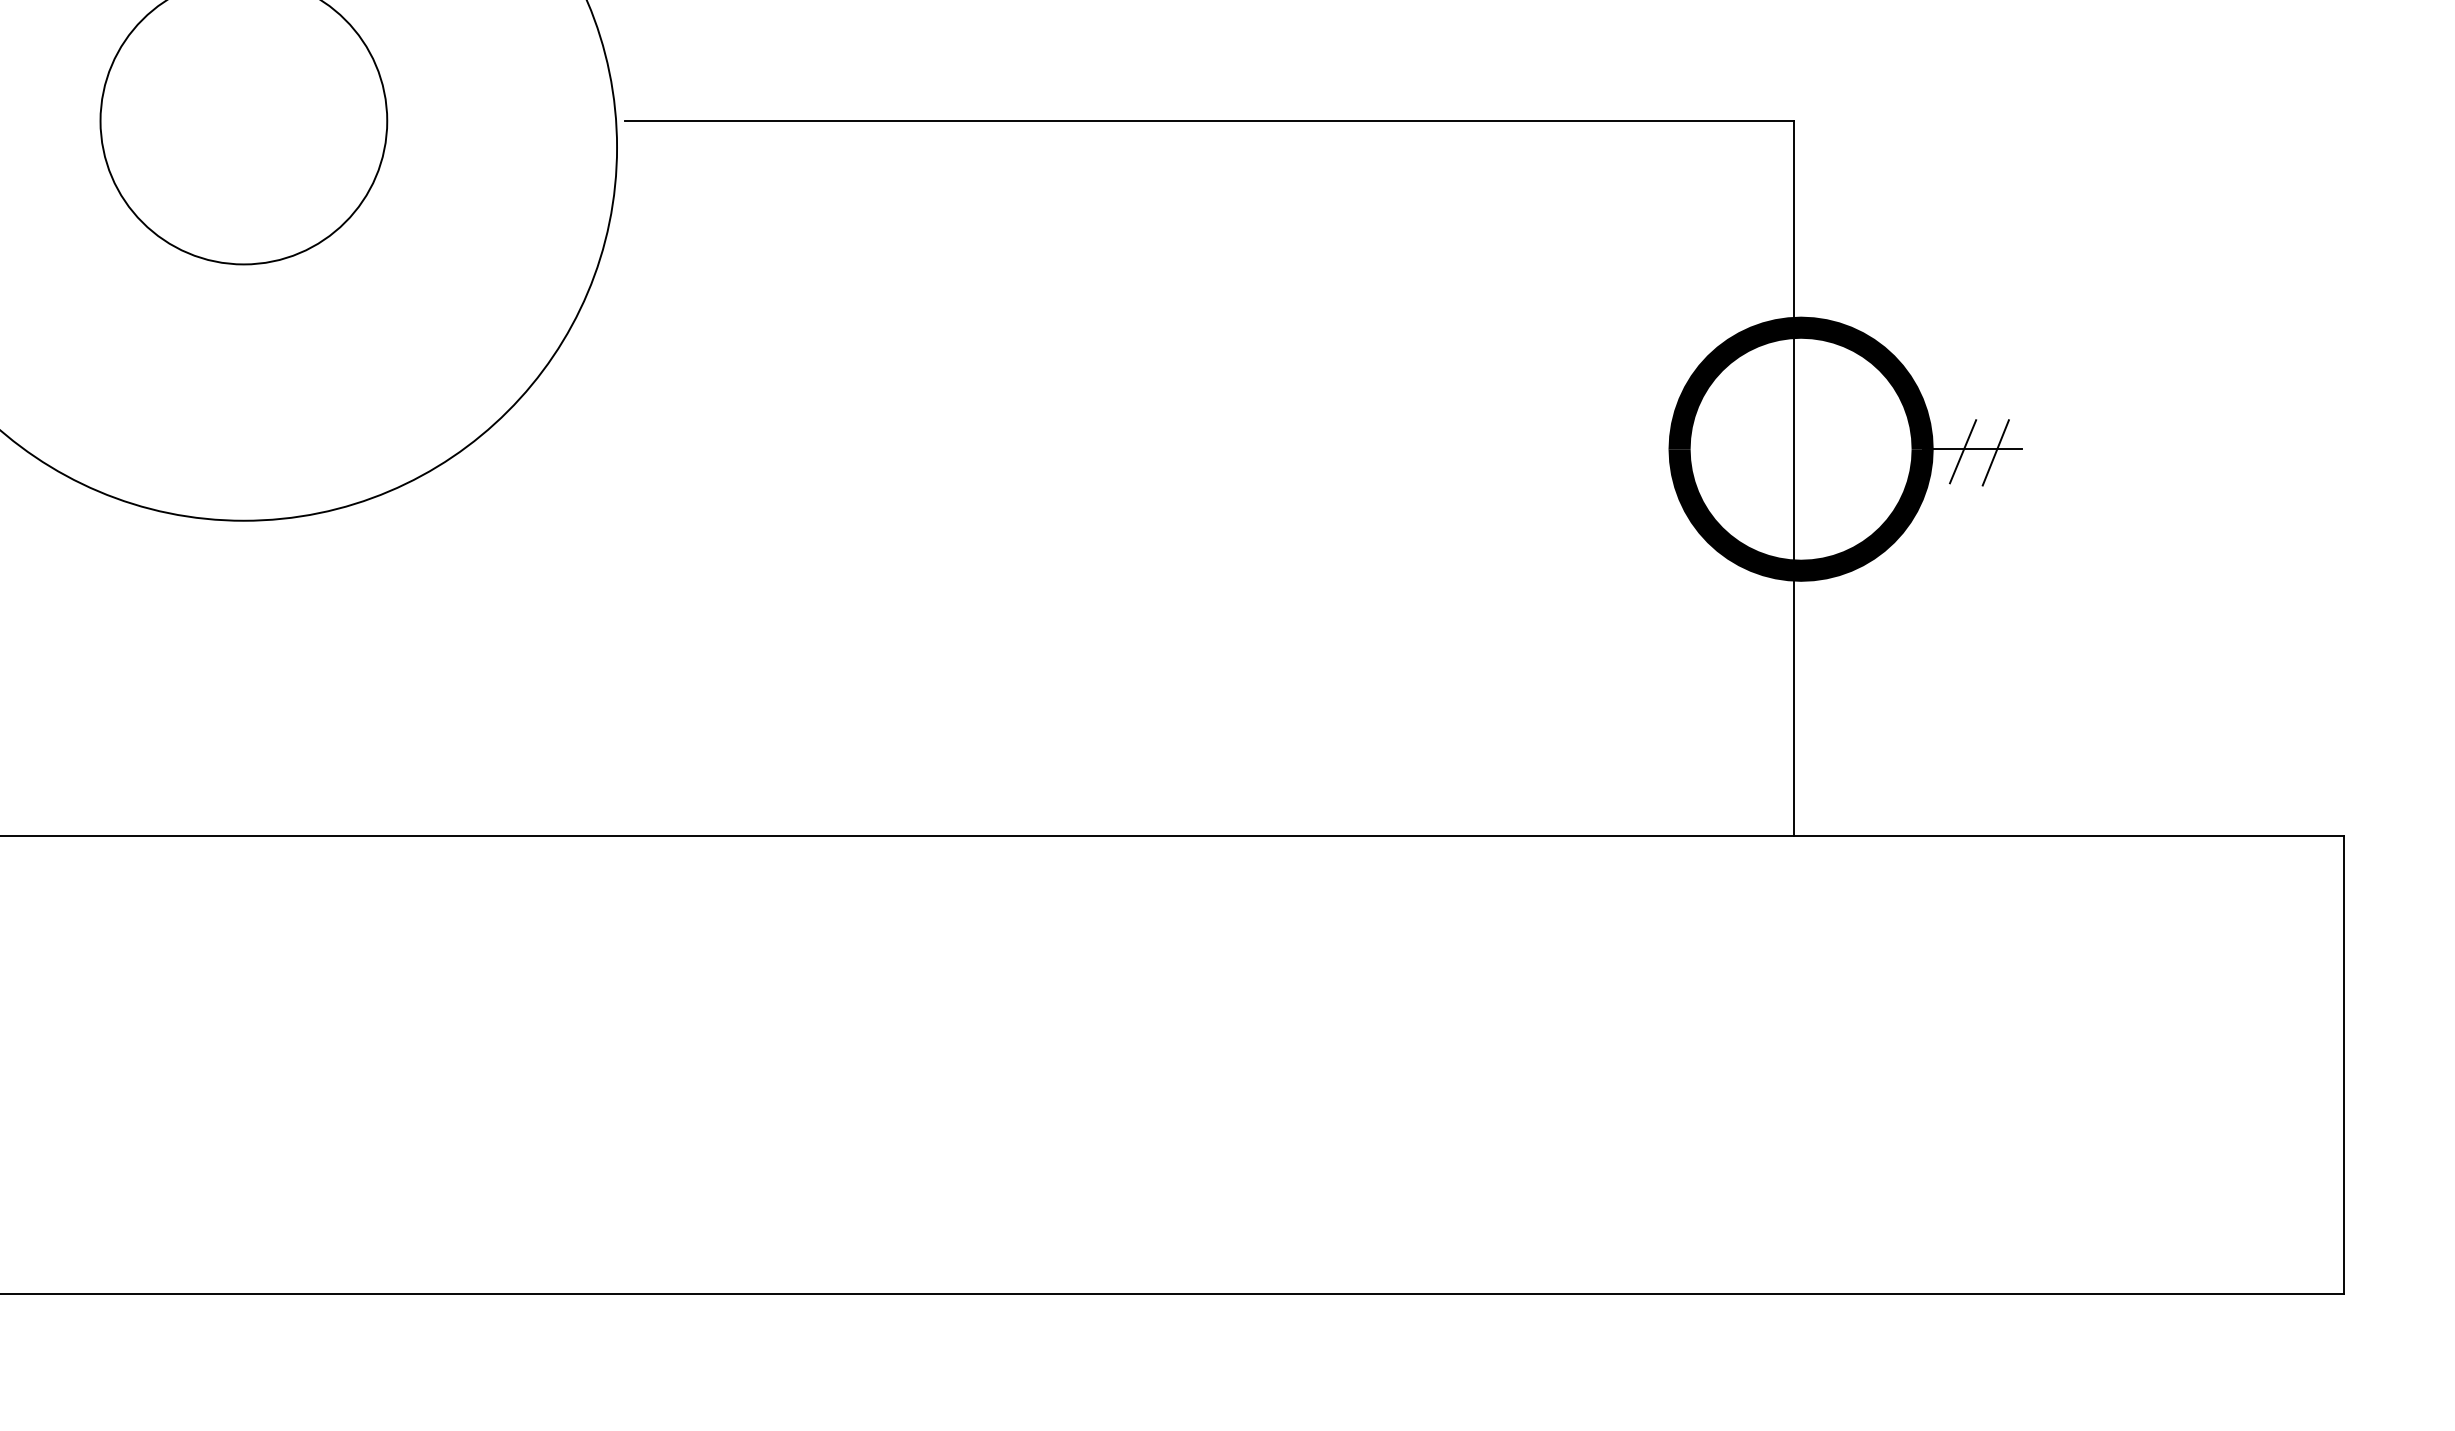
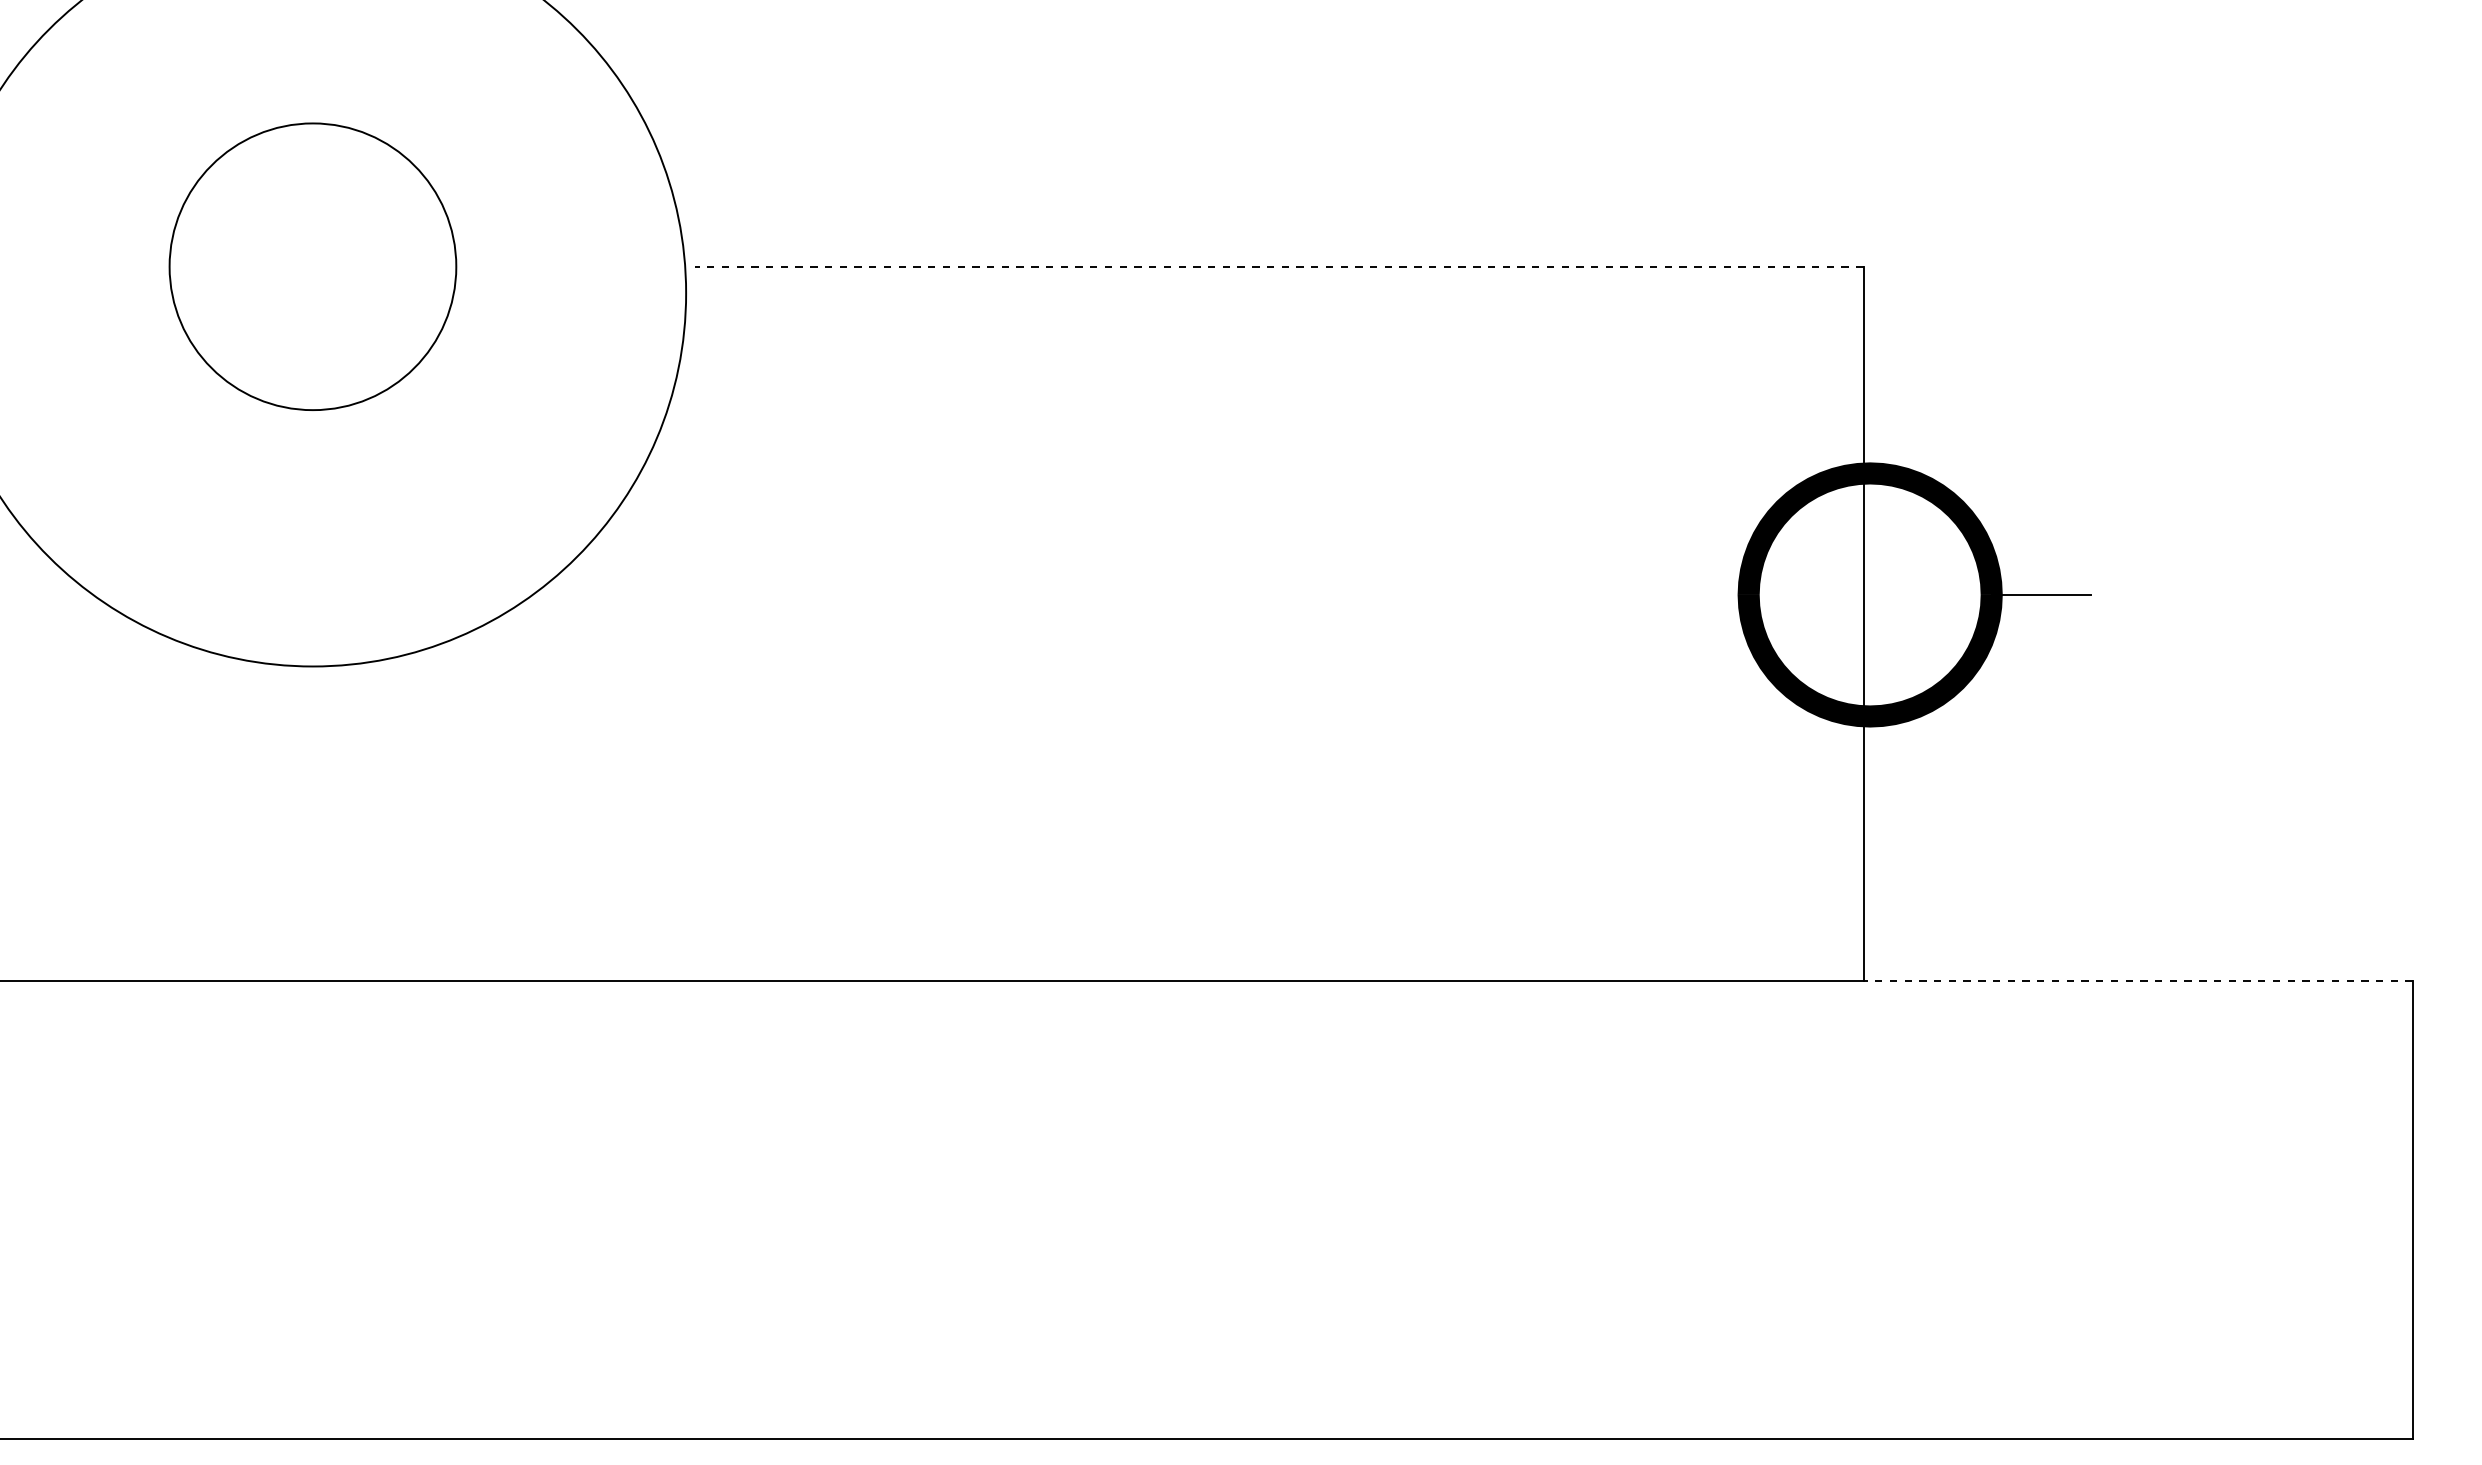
line: (1210, 120) -> (1279, 266), solid -> dashed
line: (1963, 451) -> (2032, 597), removed
line: (1995, 452) -> (2064, 598), removed
line: (2069, 835) -> (2138, 981), solid -> dashed

